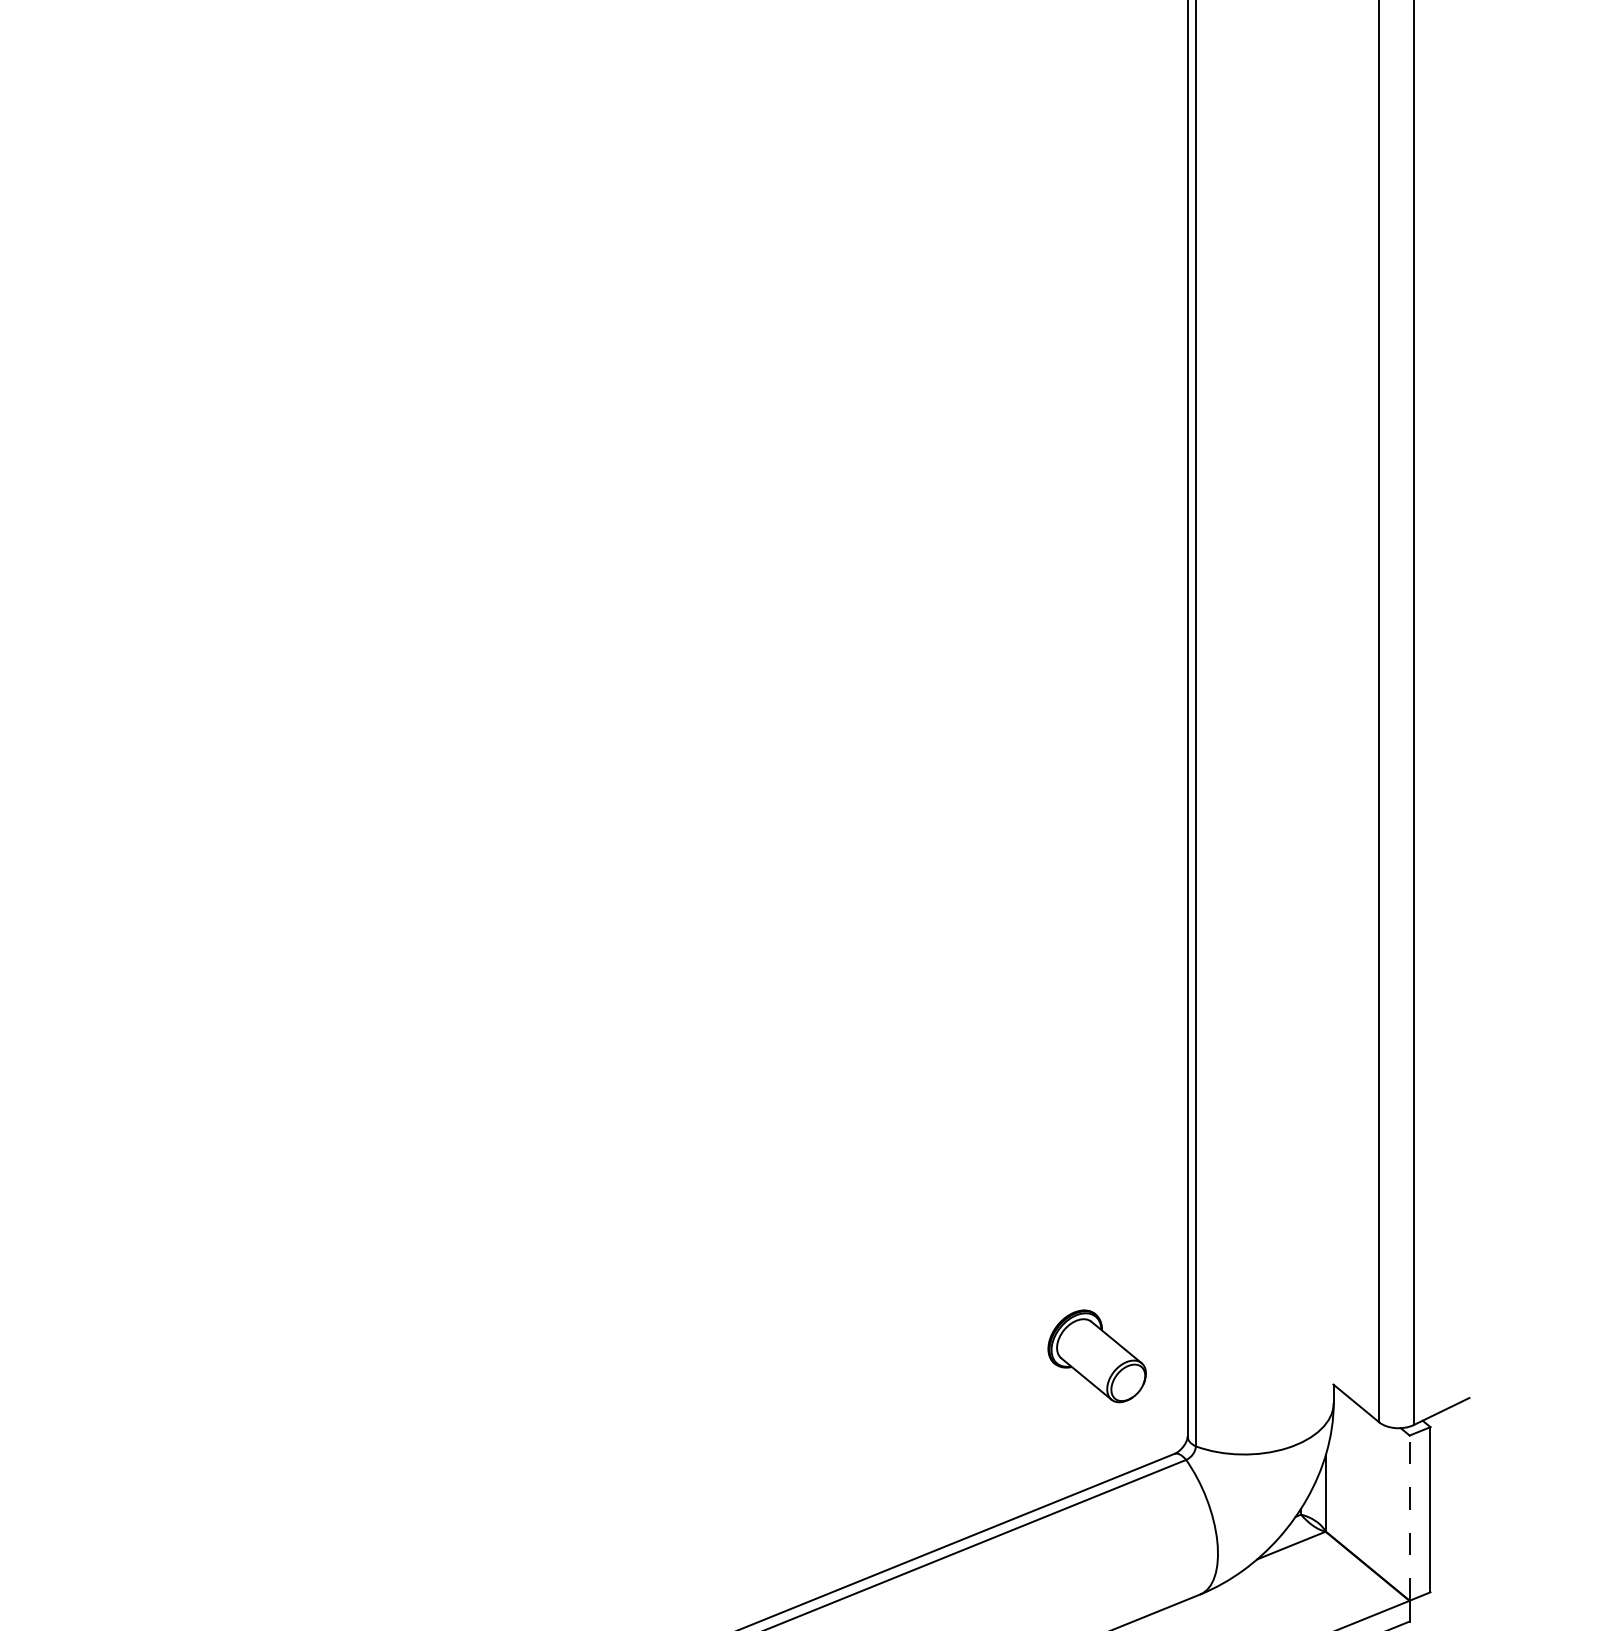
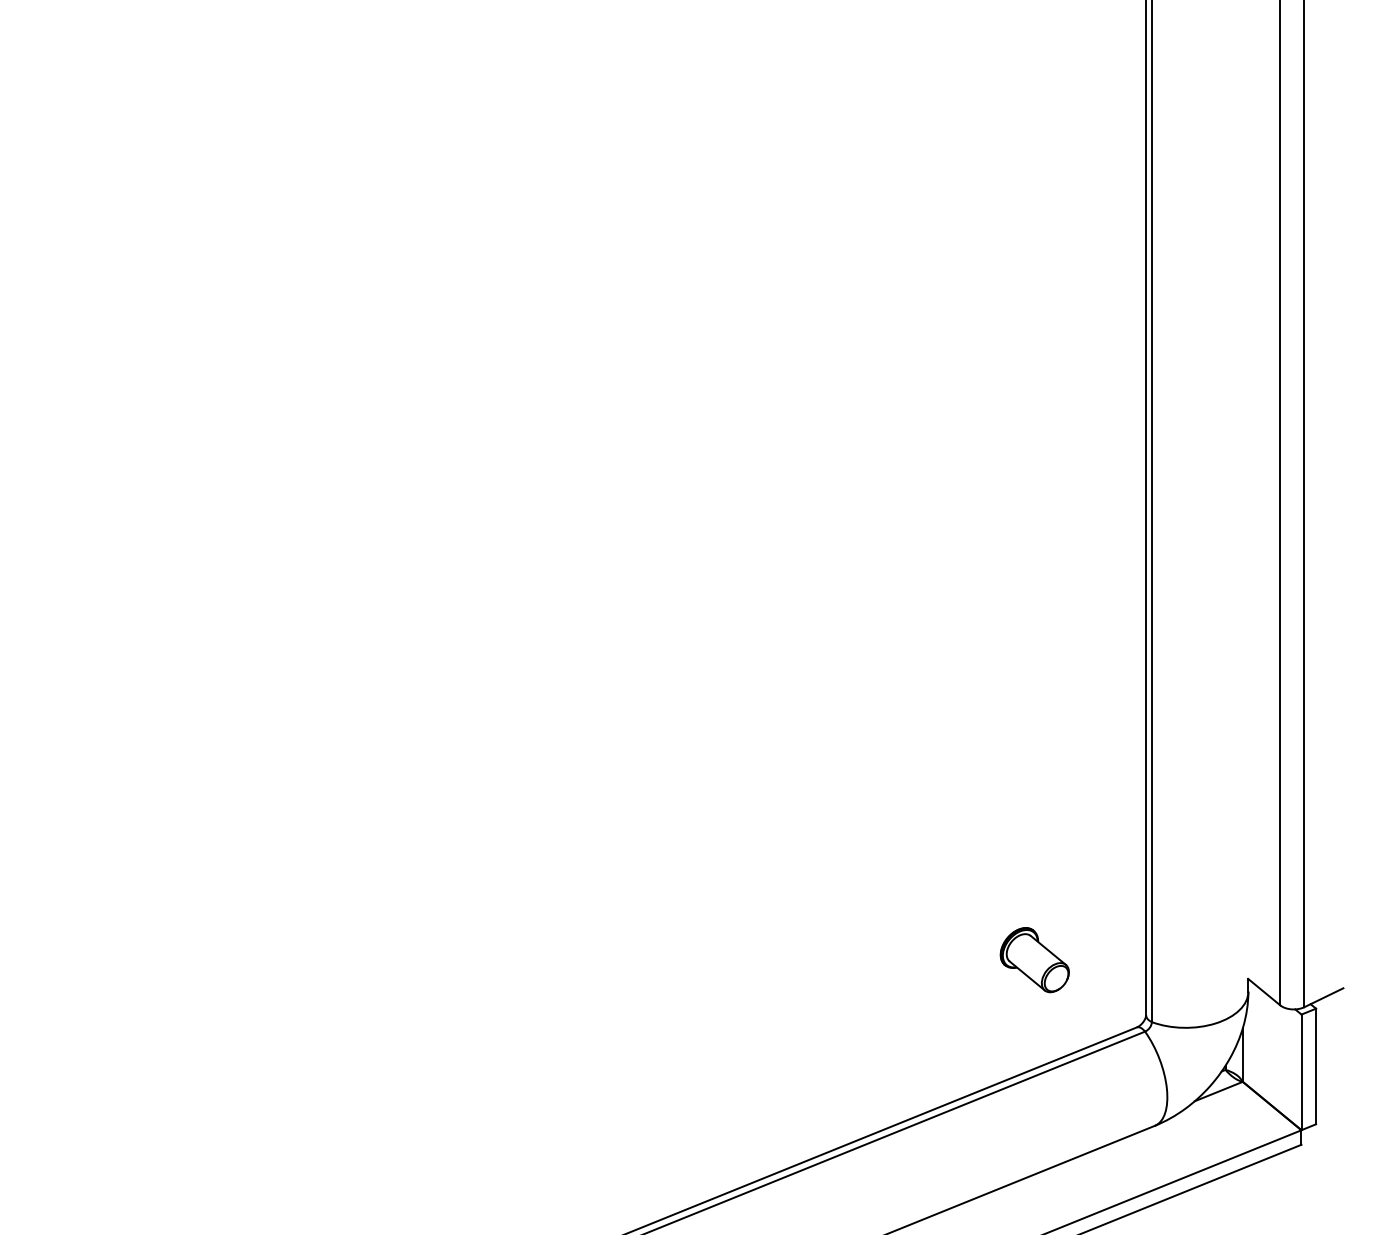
part: (1096, 1356) -> (1034, 960), moved
line: (1409, 1518) -> (1301, 1072), dashed -> solid

